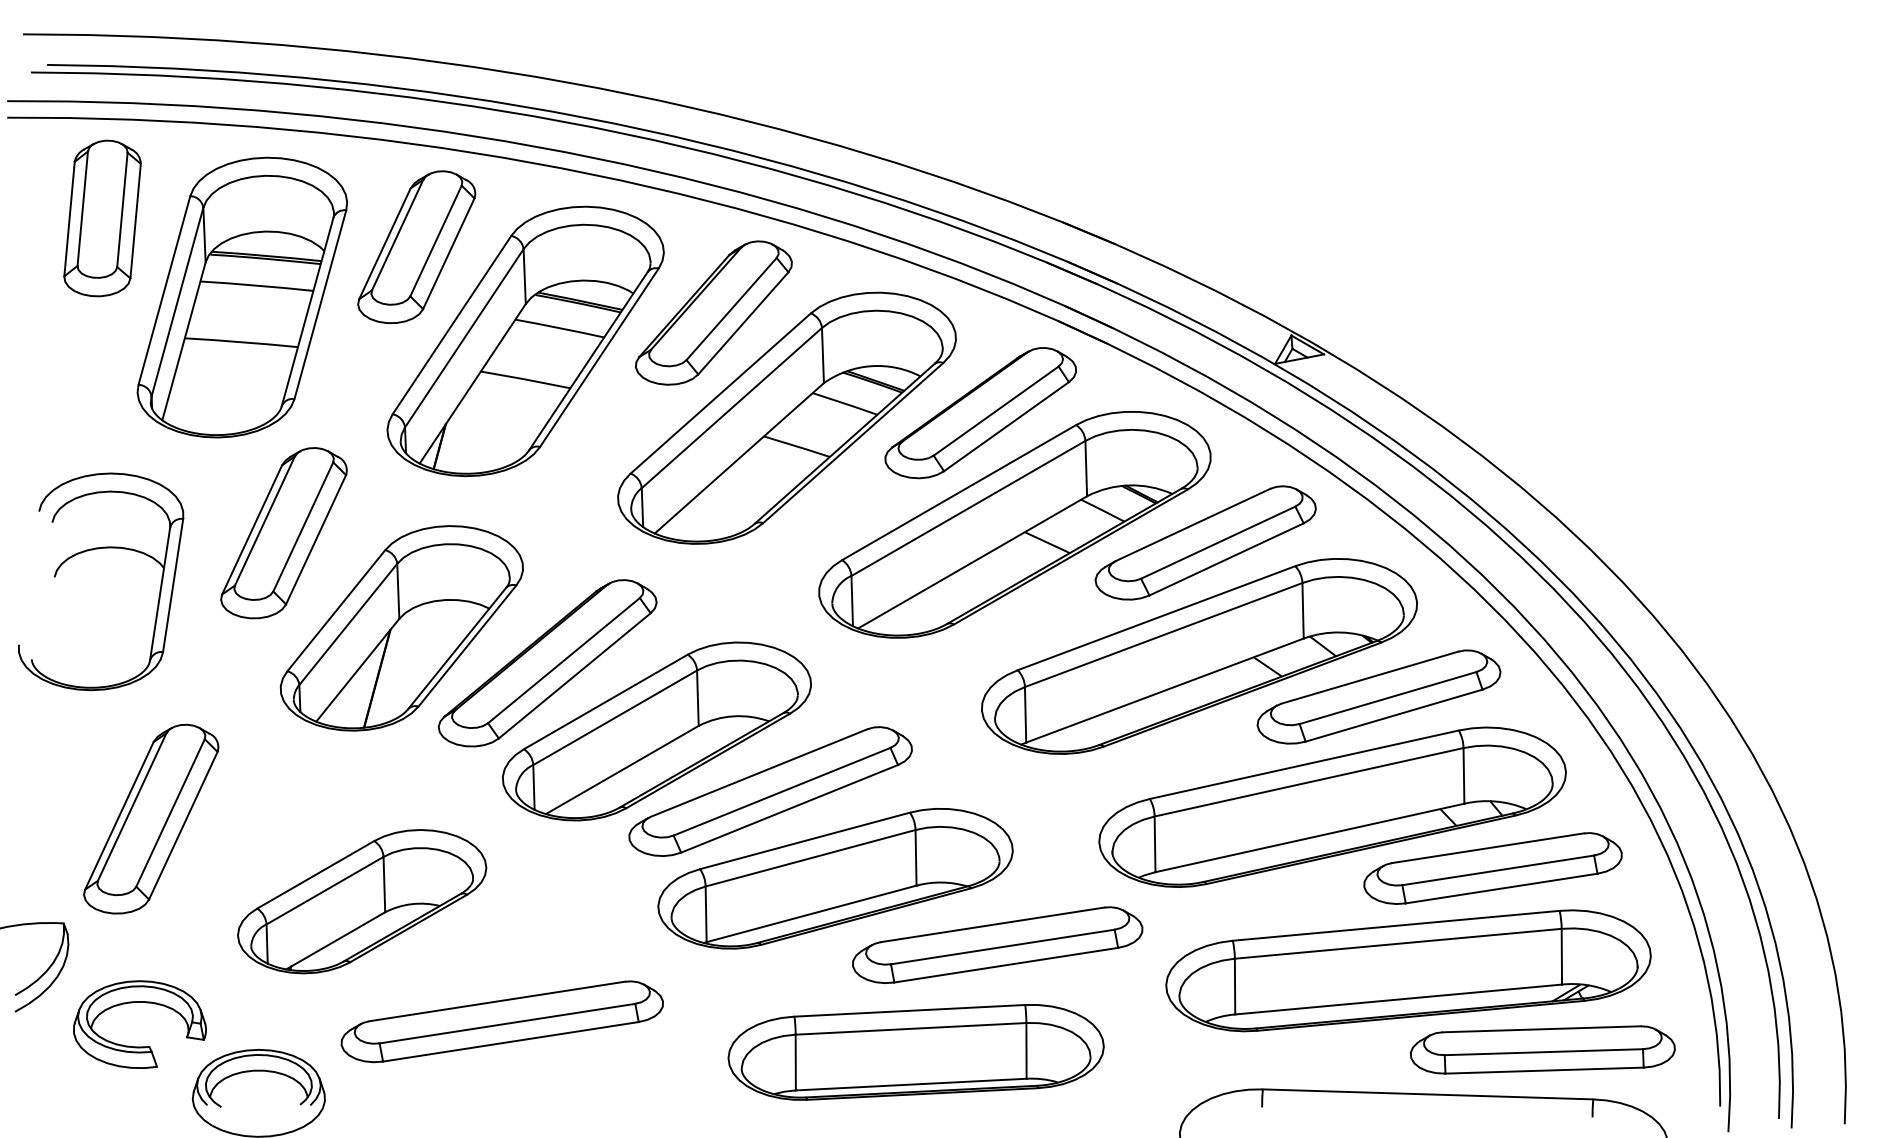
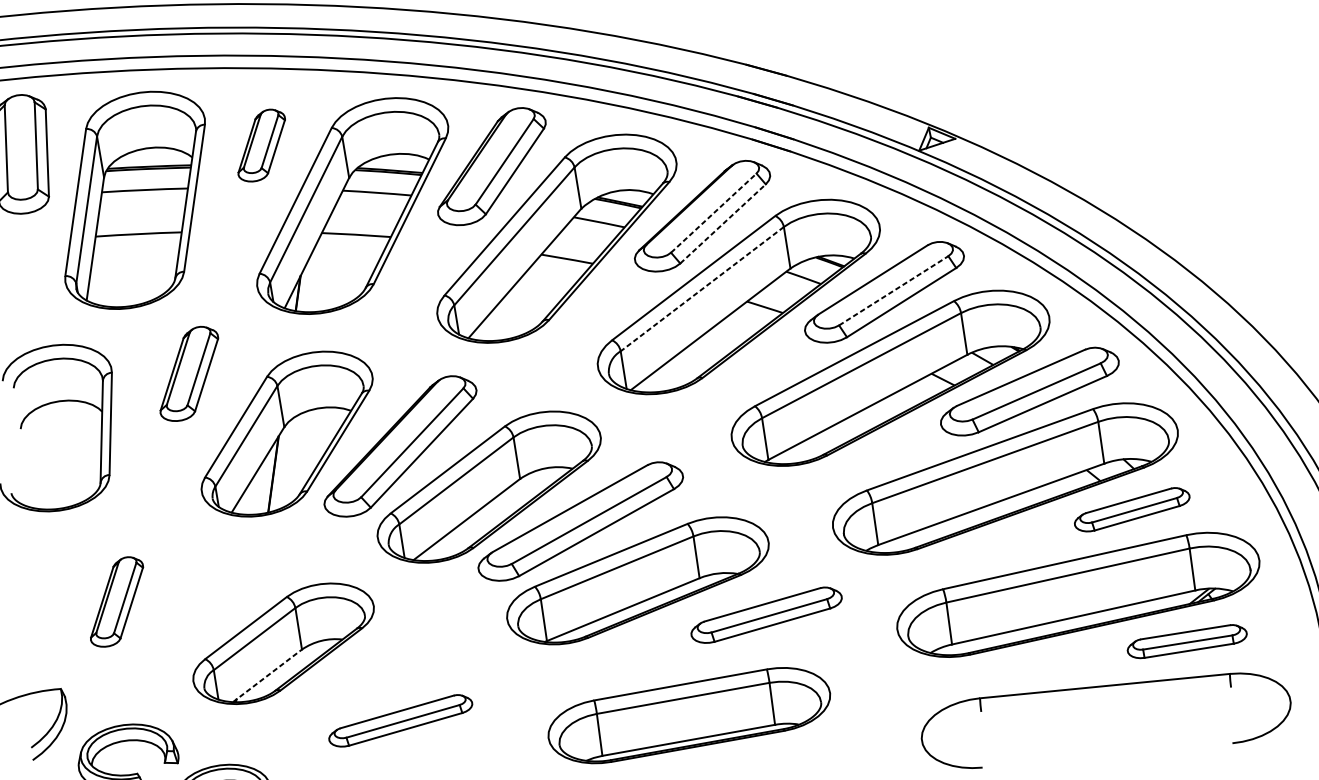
part: (416, 246) -> (261, 145), size x0.6
line: (996, 411) -> (714, 213), solid -> dashed
line: (1006, 426) -> (723, 223), solid -> dashed
line: (968, 508) -> (702, 289), solid -> dashed
part: (283, 533) -> (188, 374), size x0.7
line: (1218, 542) -> (893, 290), solid -> dashed
part: (151, 818) -> (116, 601), size x0.6
part: (1492, 868) -> (1131, 509), size x0.6
line: (336, 940) -> (268, 675), solid -> dashed
part: (997, 944) -> (766, 614), size x0.7
part: (501, 1021) -> (400, 720), size x0.6
part: (1542, 1049) -> (1186, 641), size x0.6
part: (915, 1052) -> (688, 715), moved

